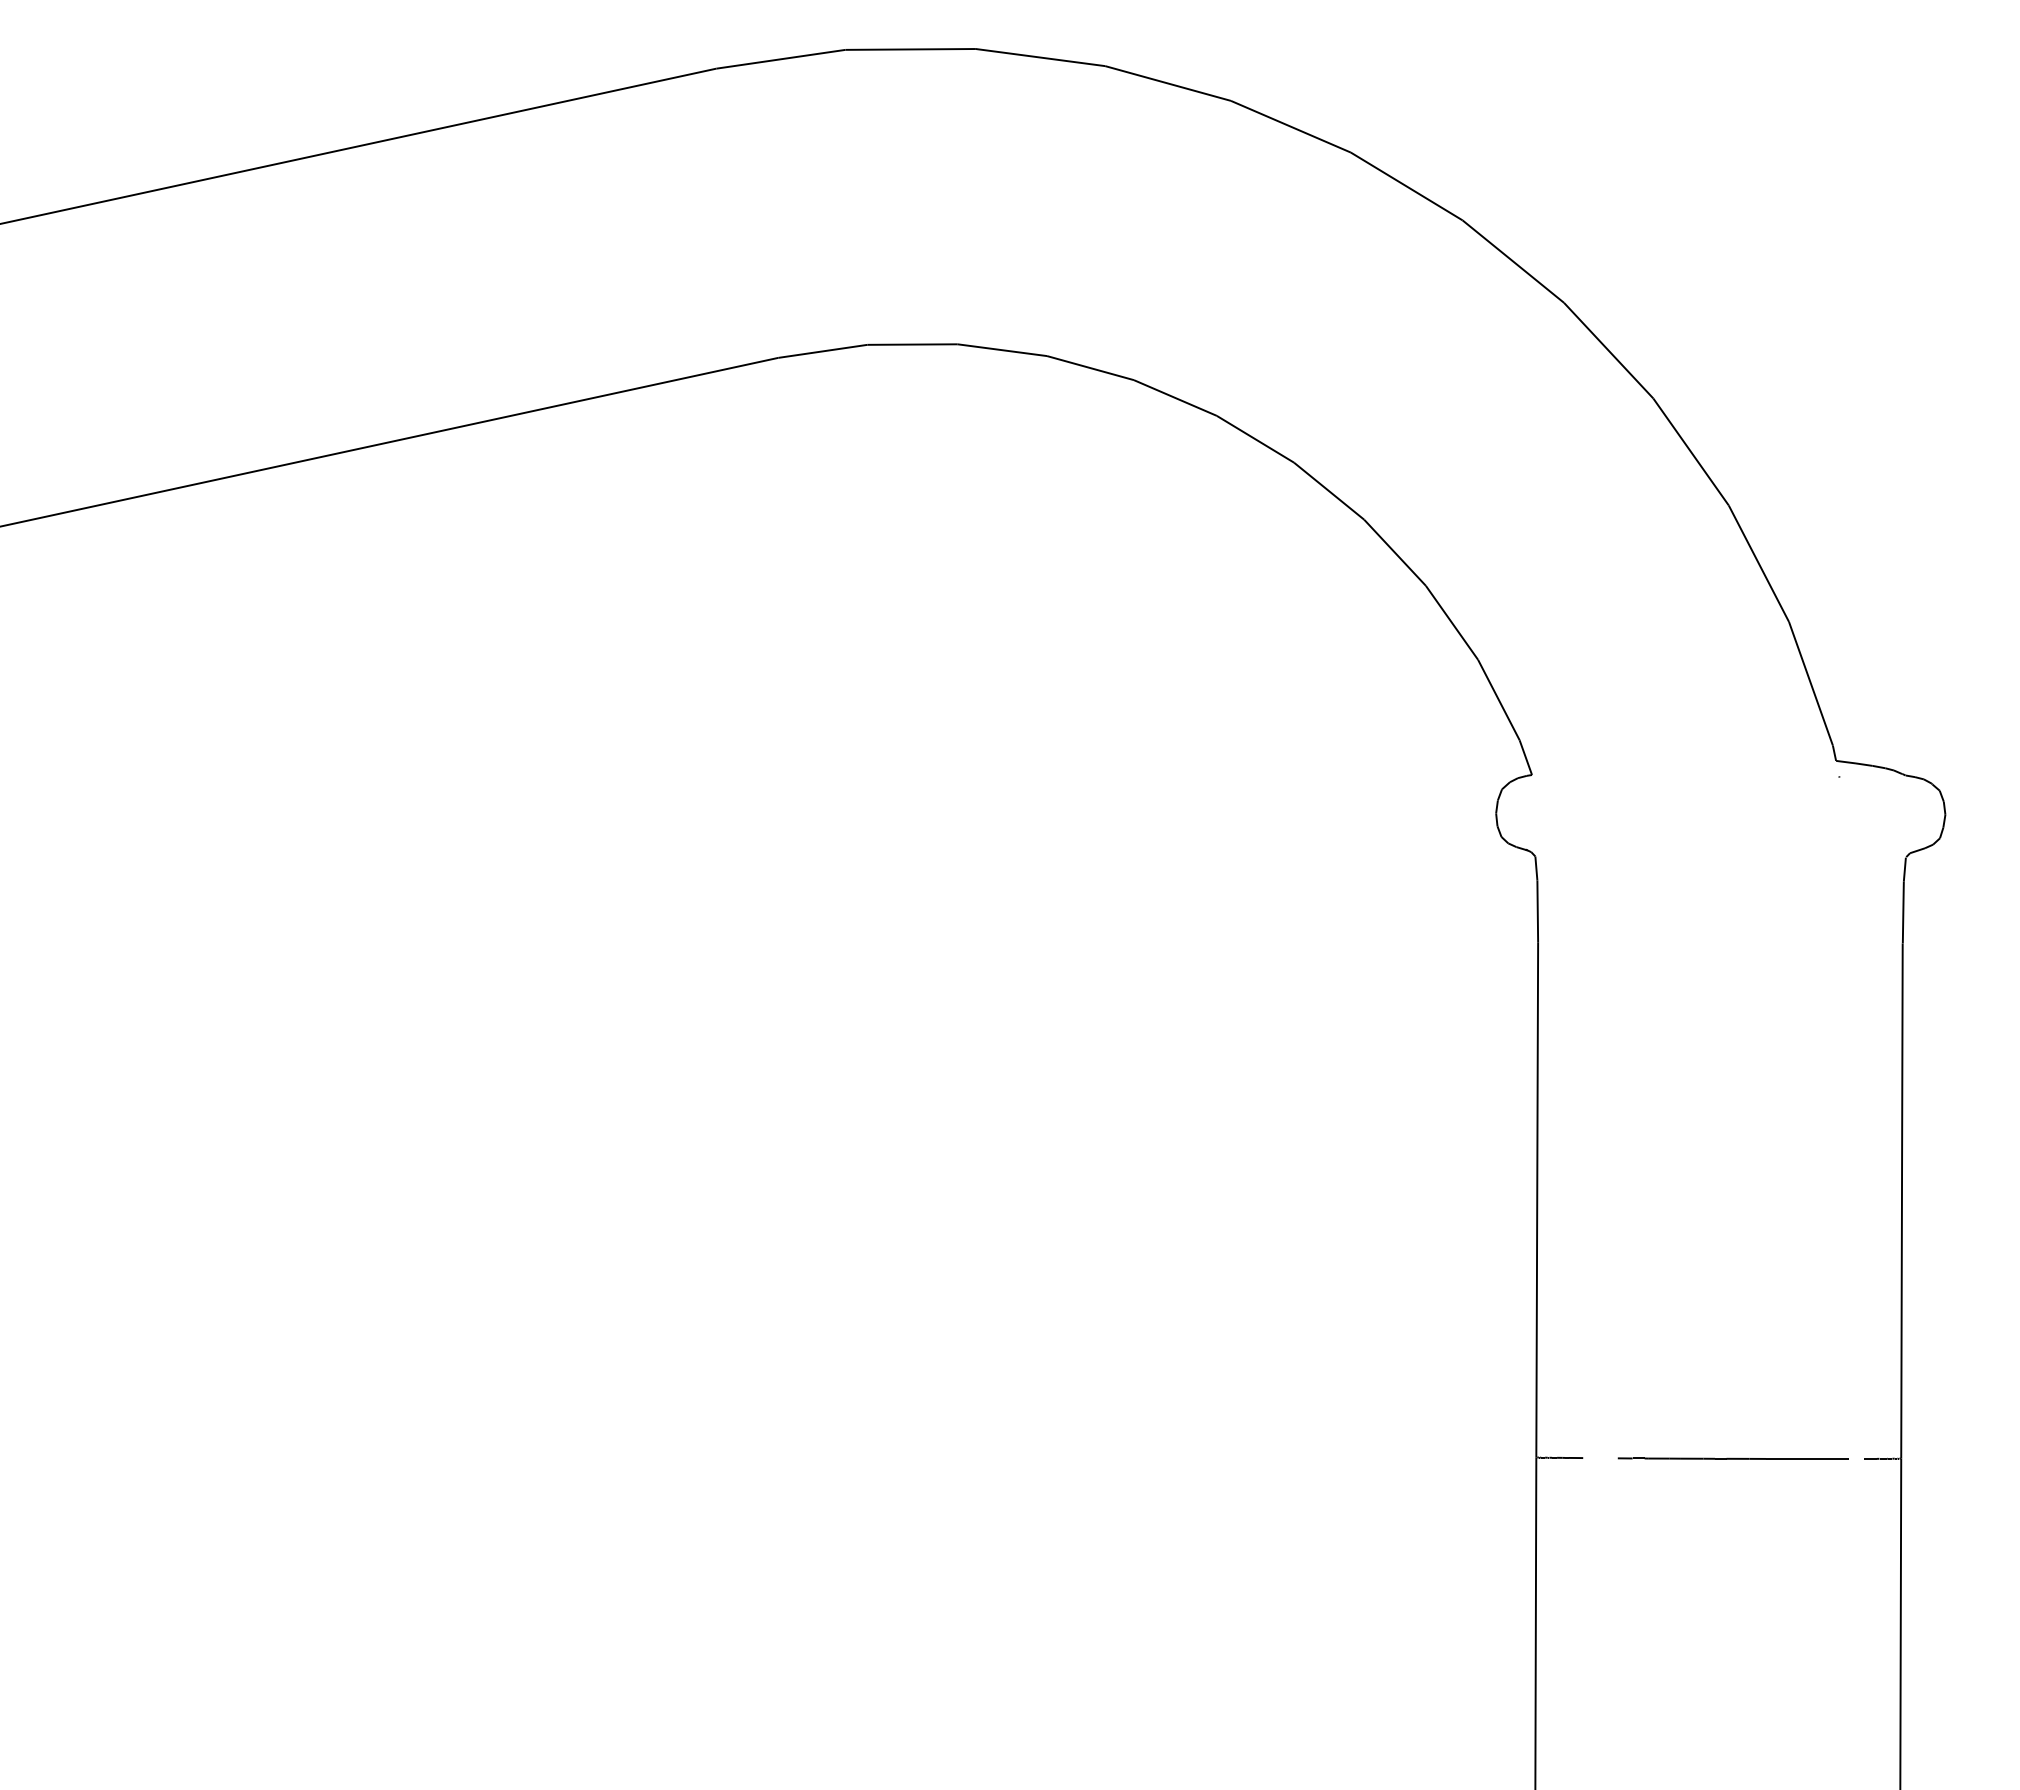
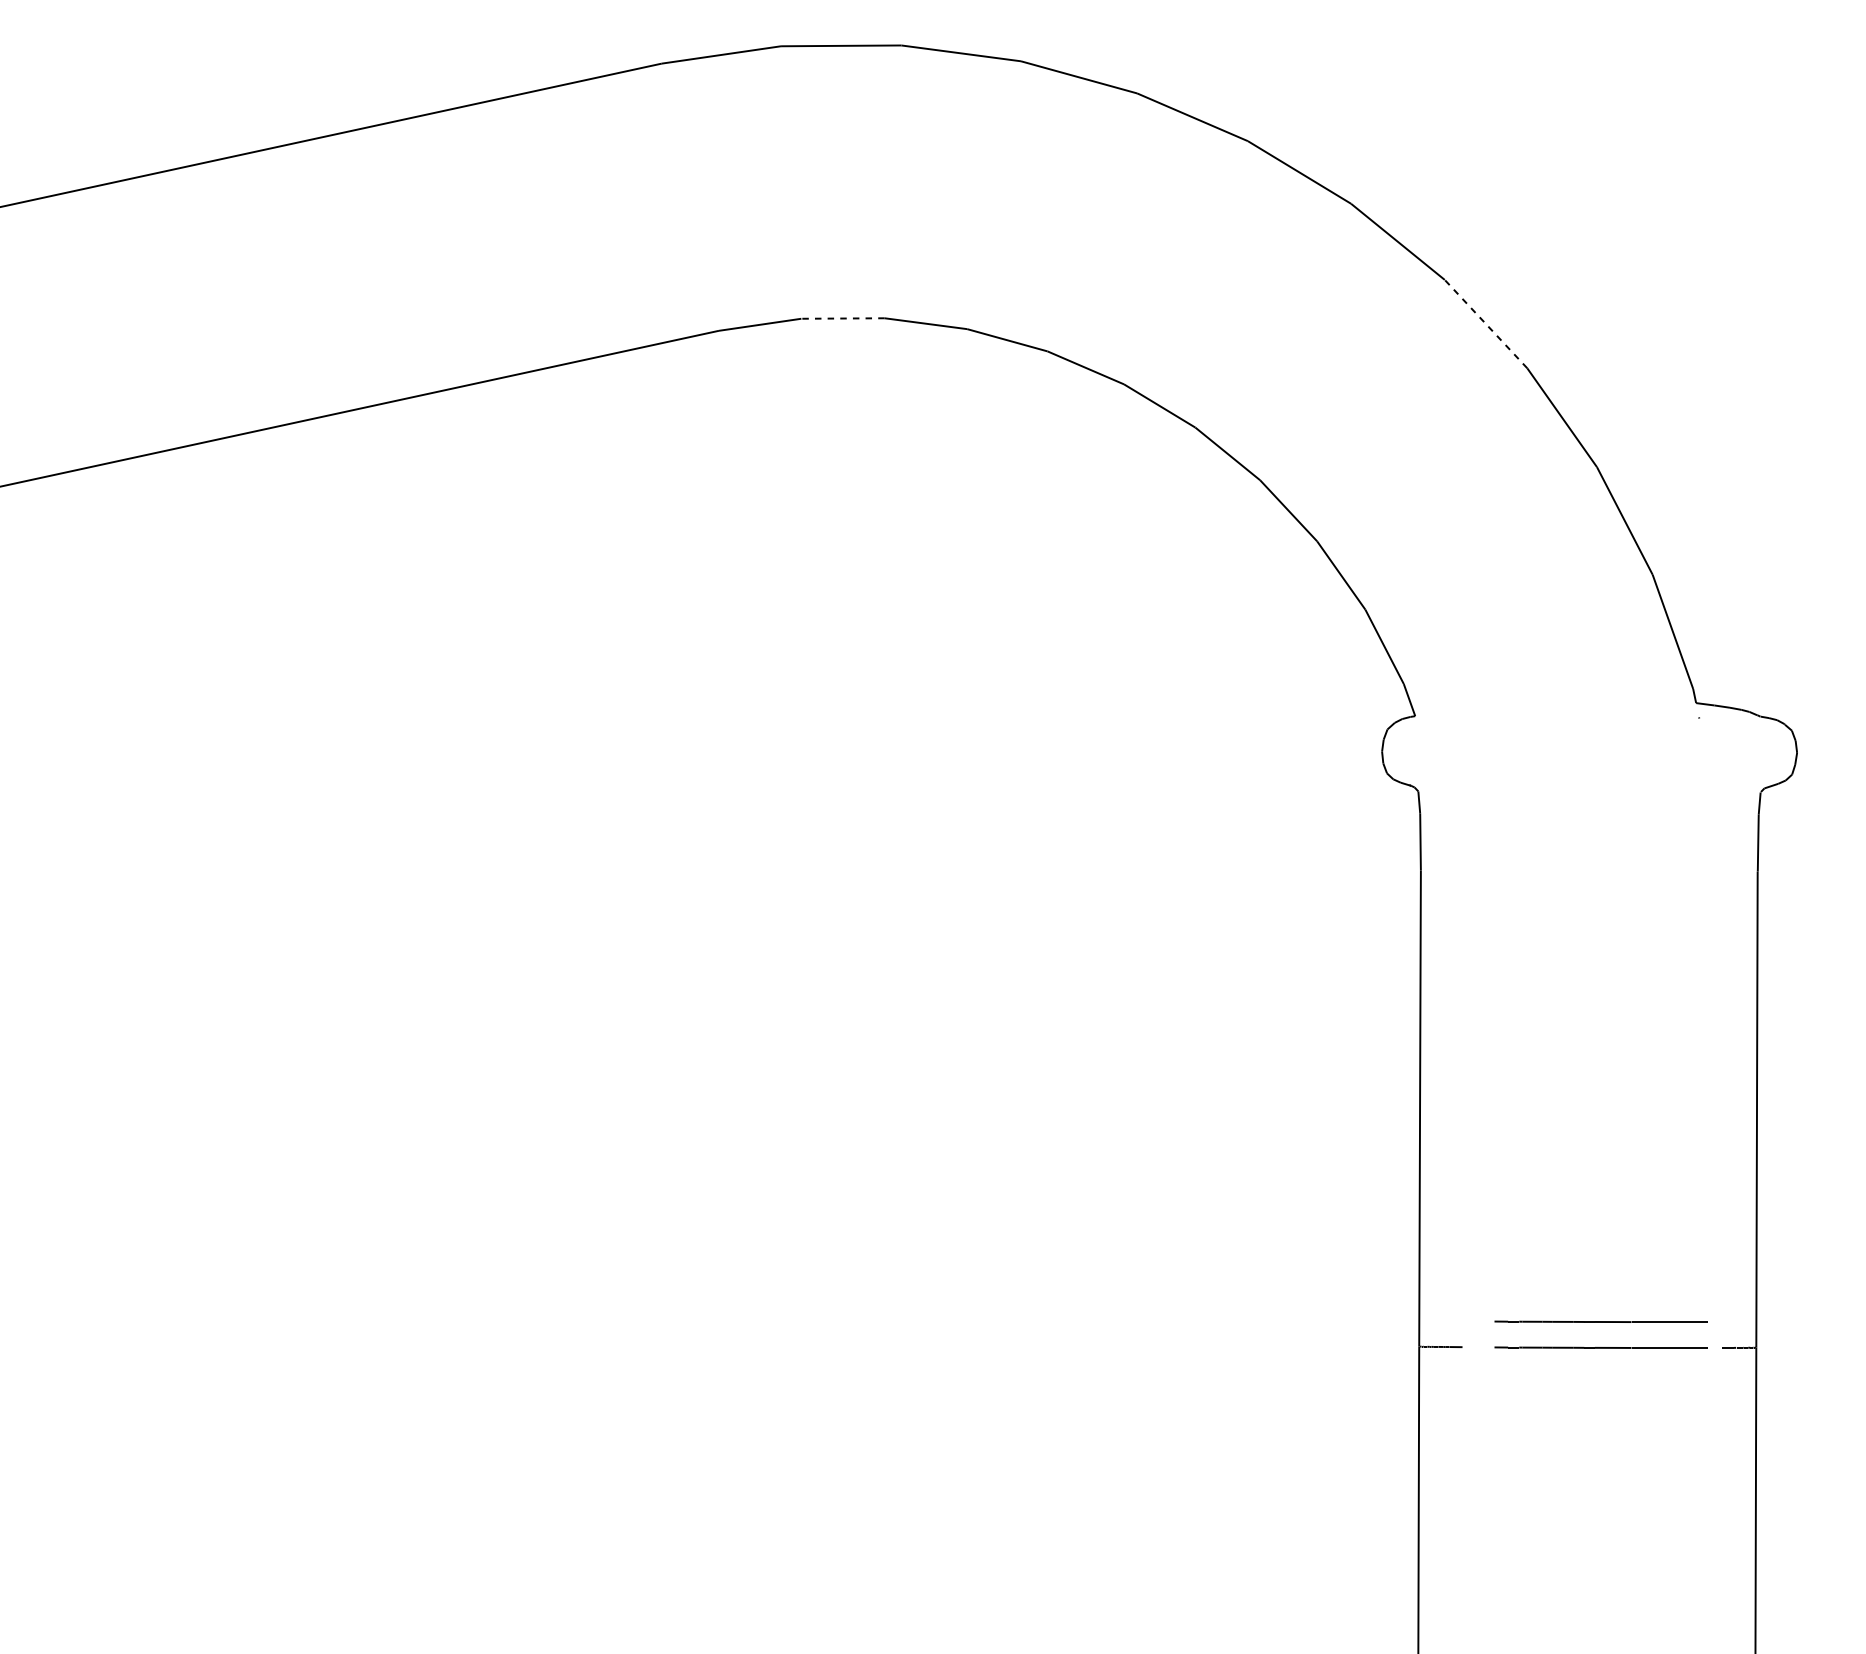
line: (912, 344) -> (842, 318), solid -> dashed
line: (1608, 350) -> (1485, 323), solid -> dashed
line: (1732, 1430) -> (1600, 1321), added

